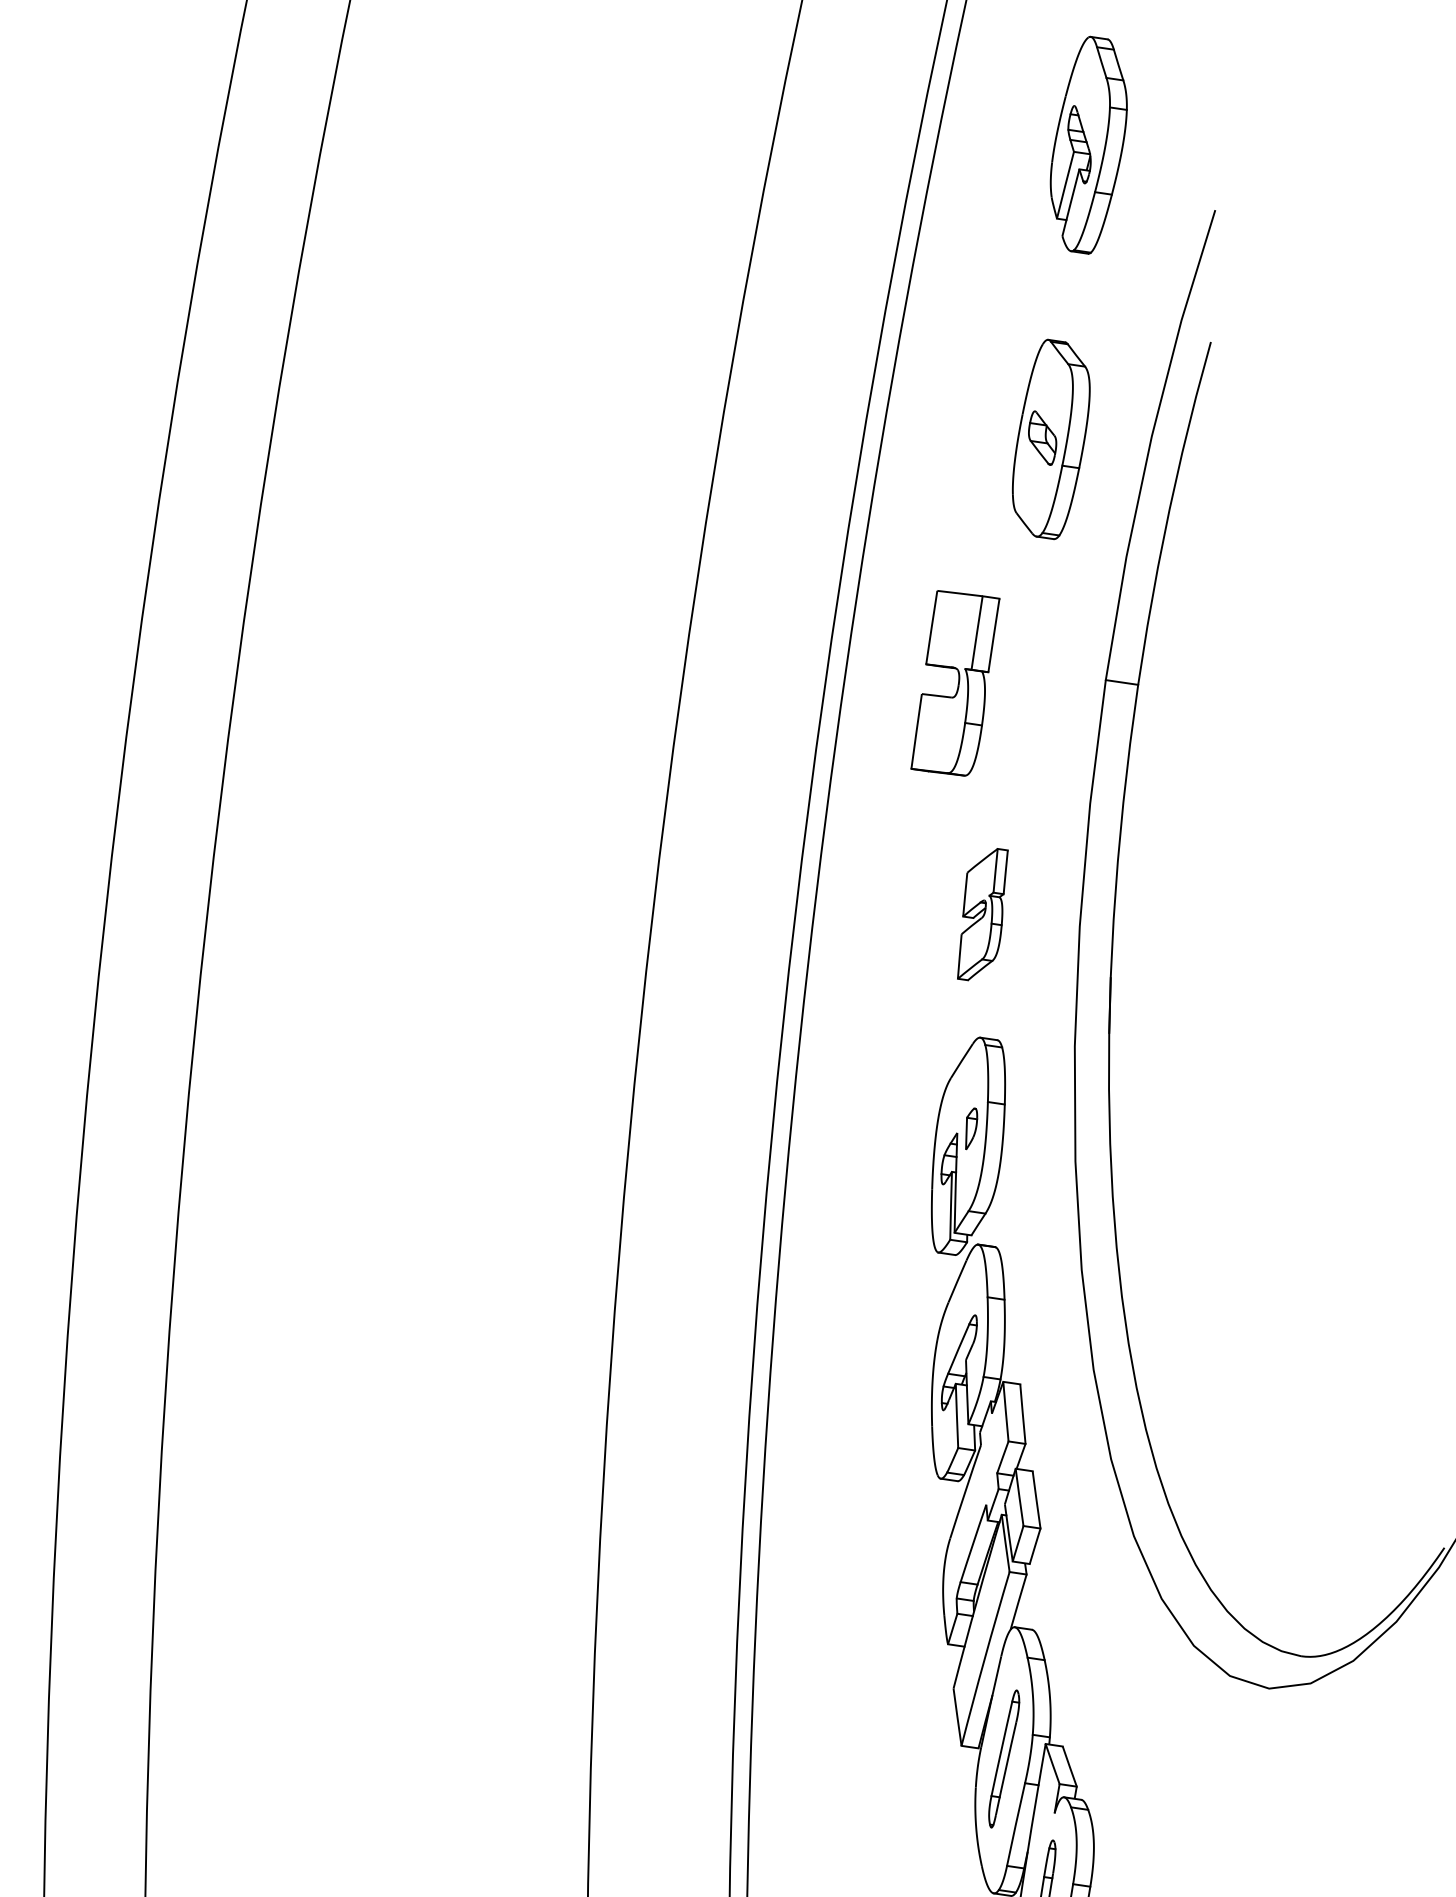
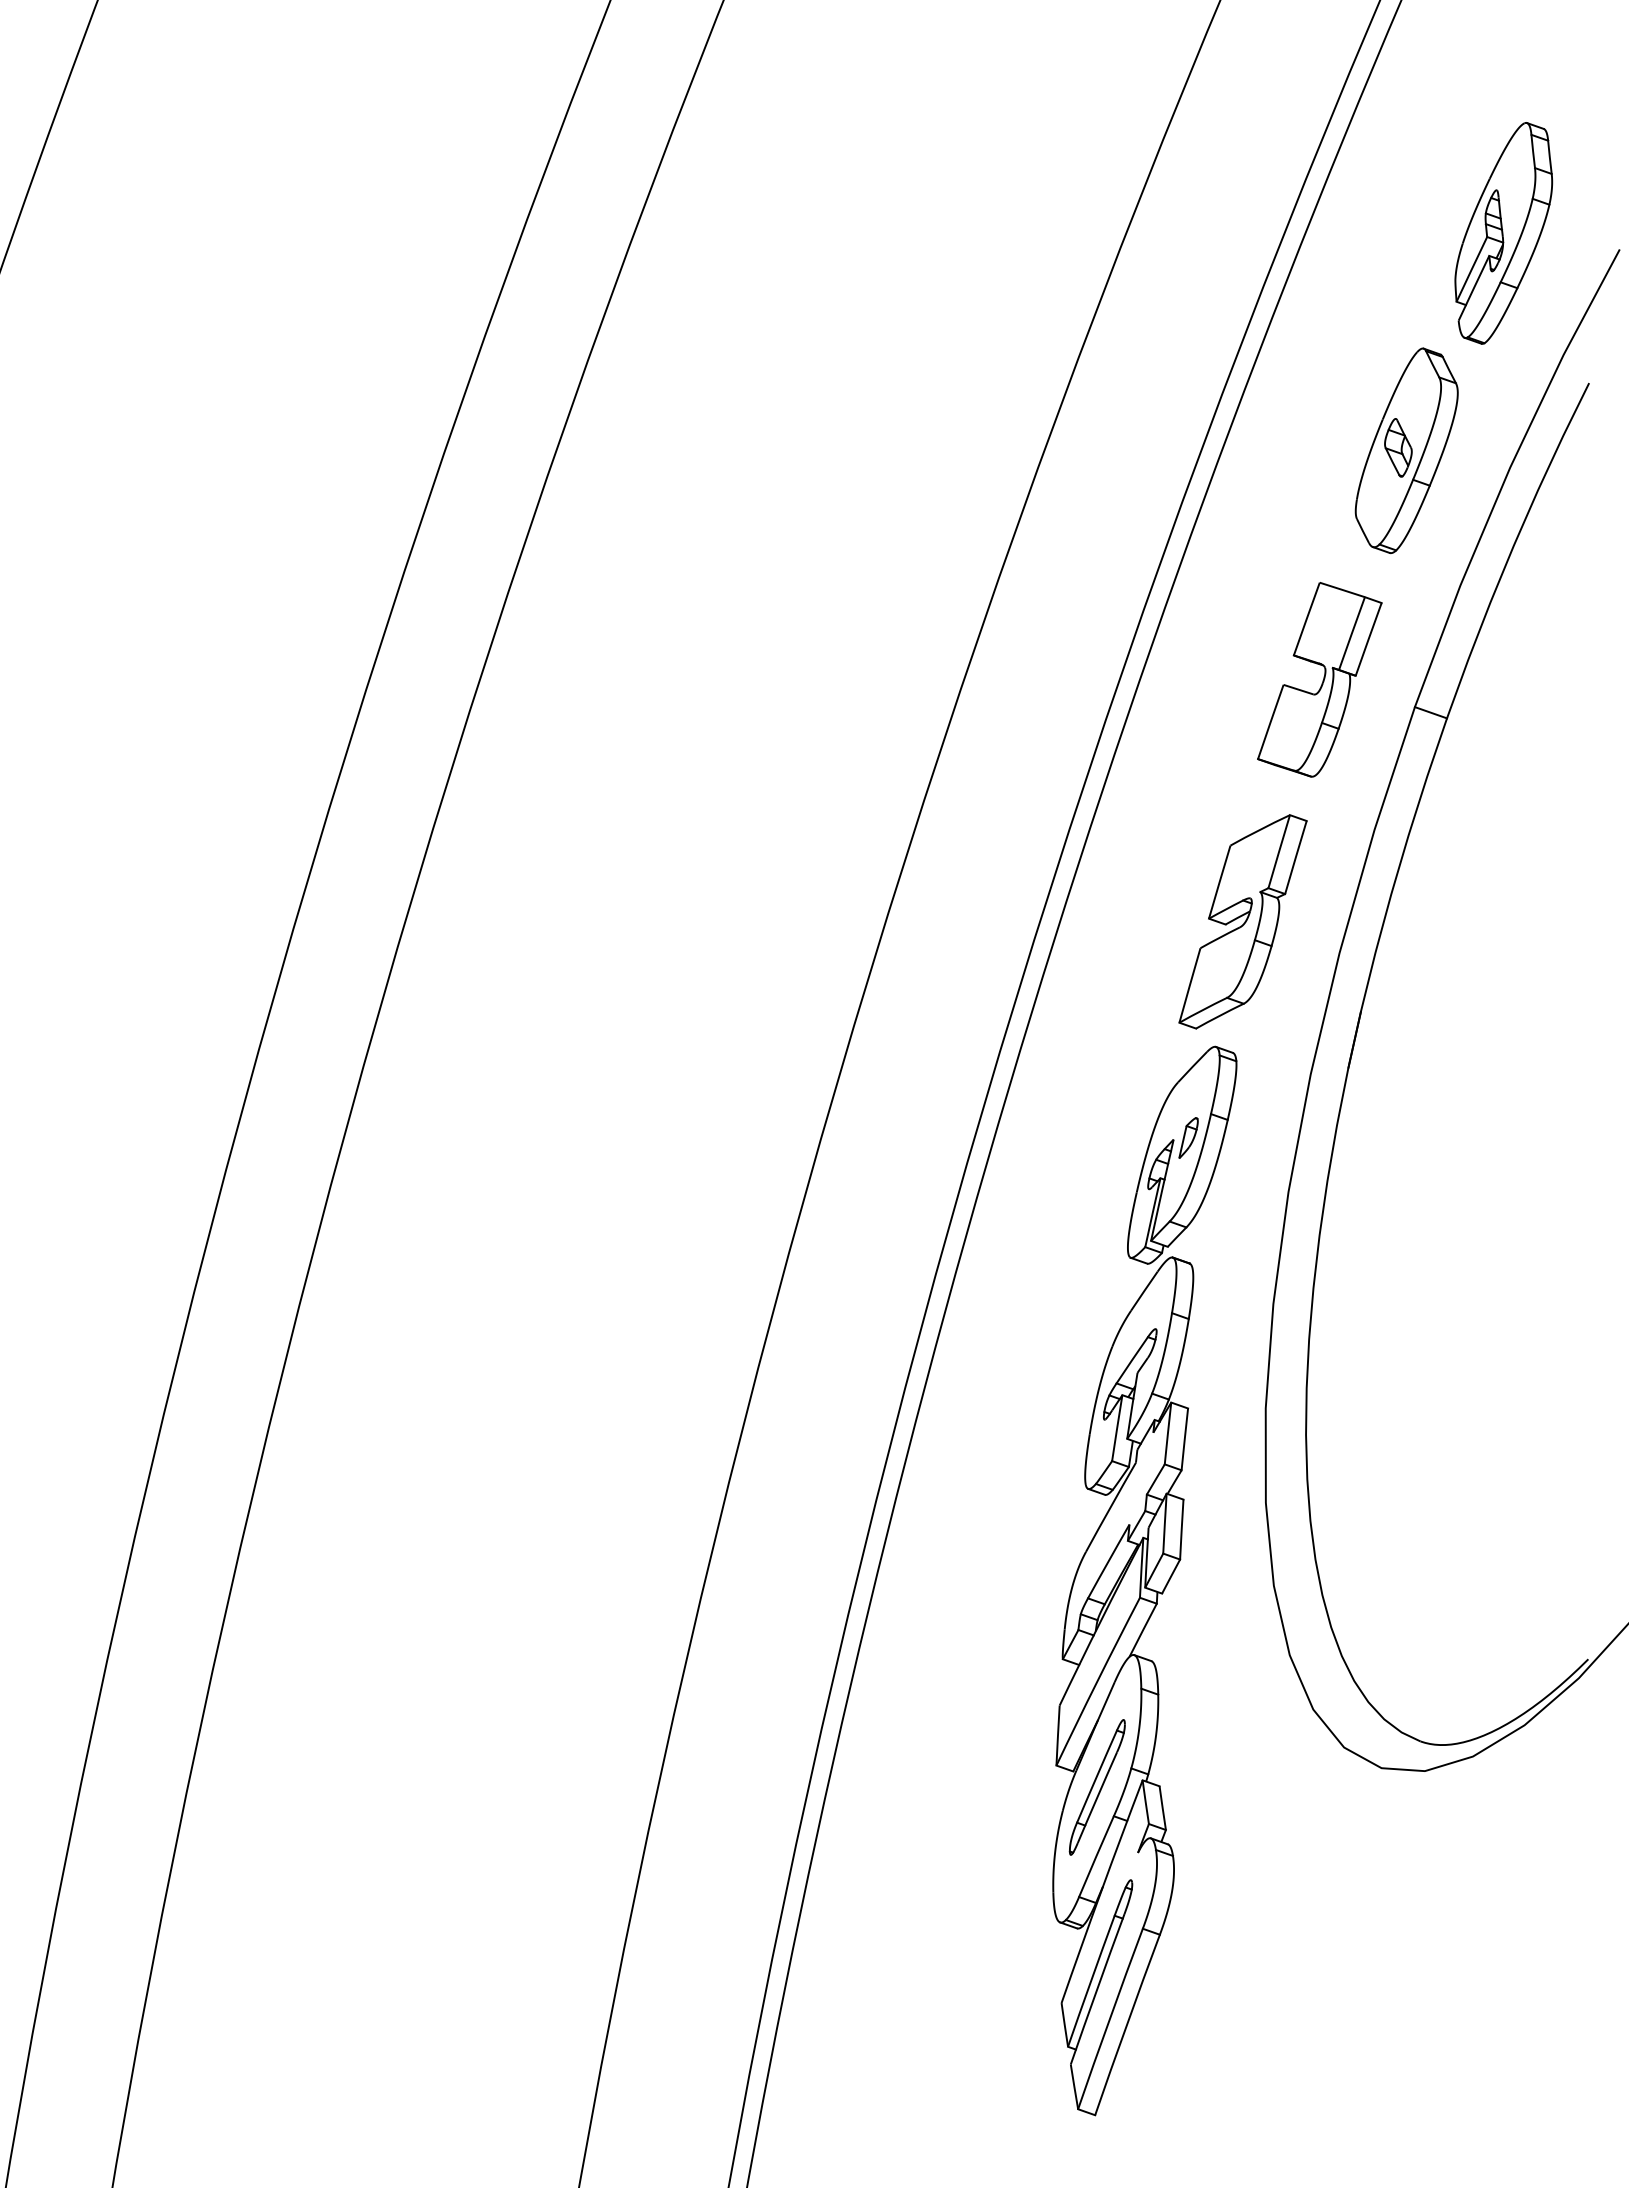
part: (1088, 145) -> (1503, 233), moved
part: (954, 682) -> (1319, 679), moved
part: (982, 914) -> (1242, 921), size x1.67

